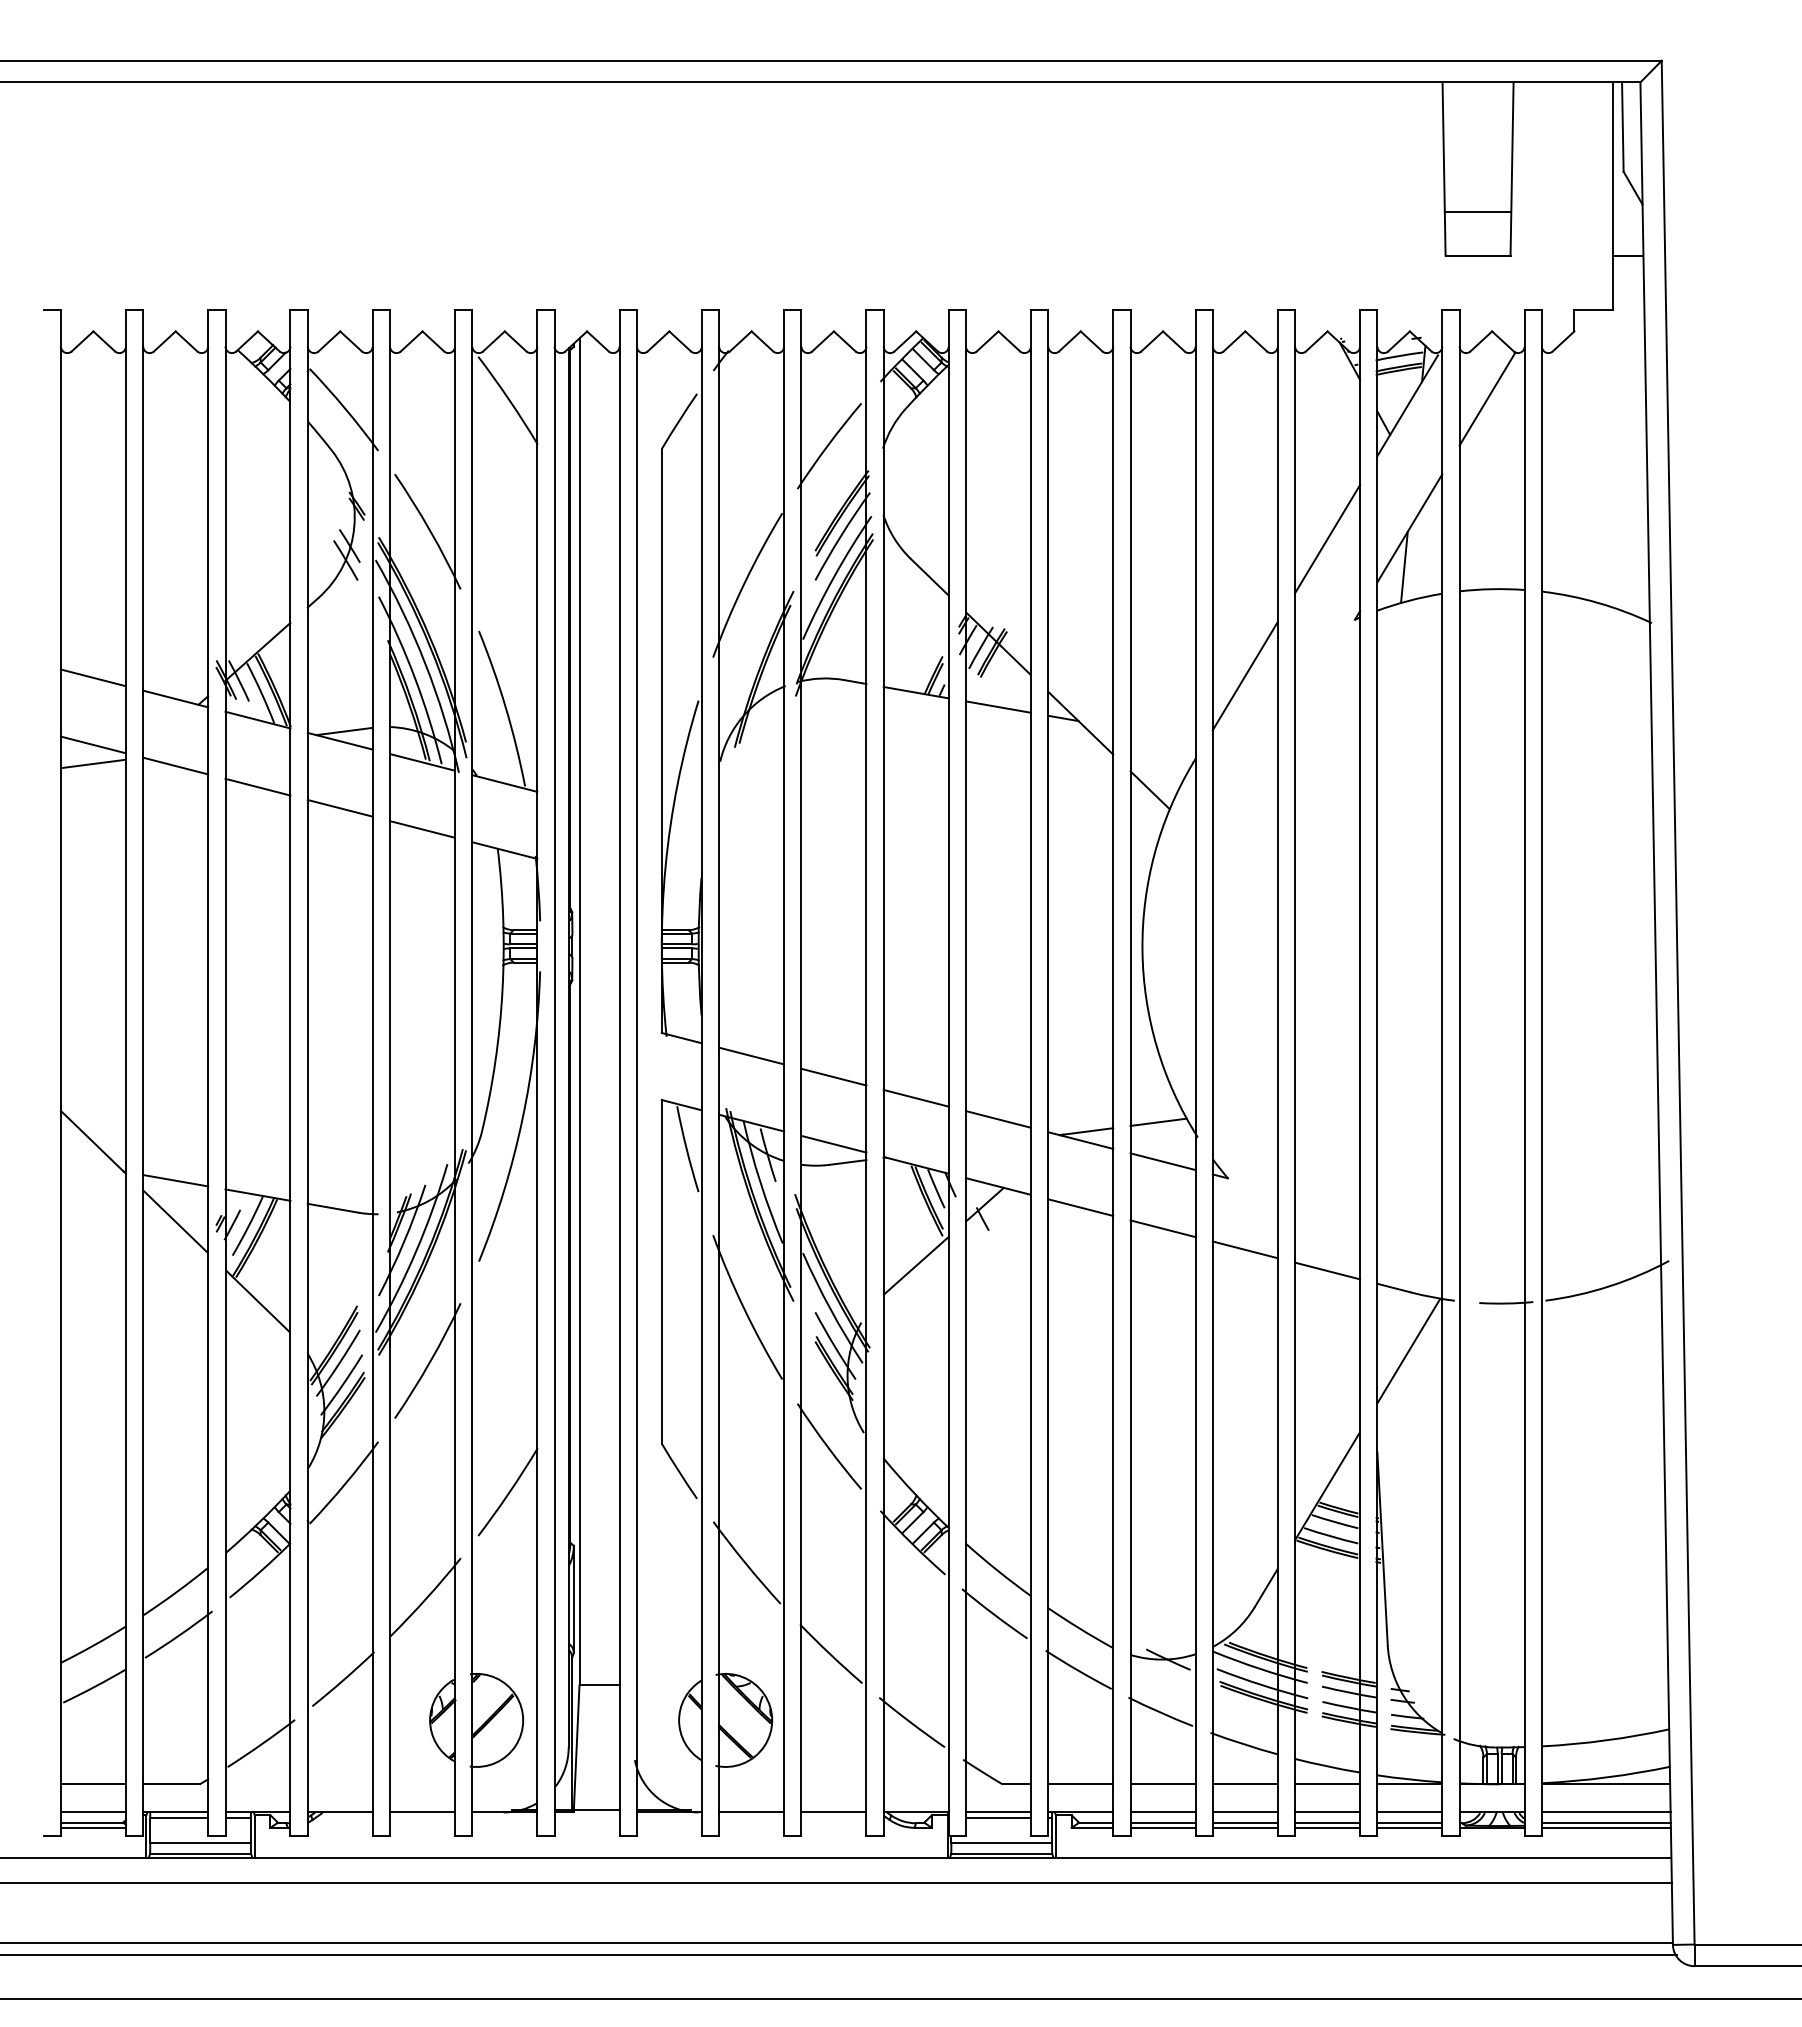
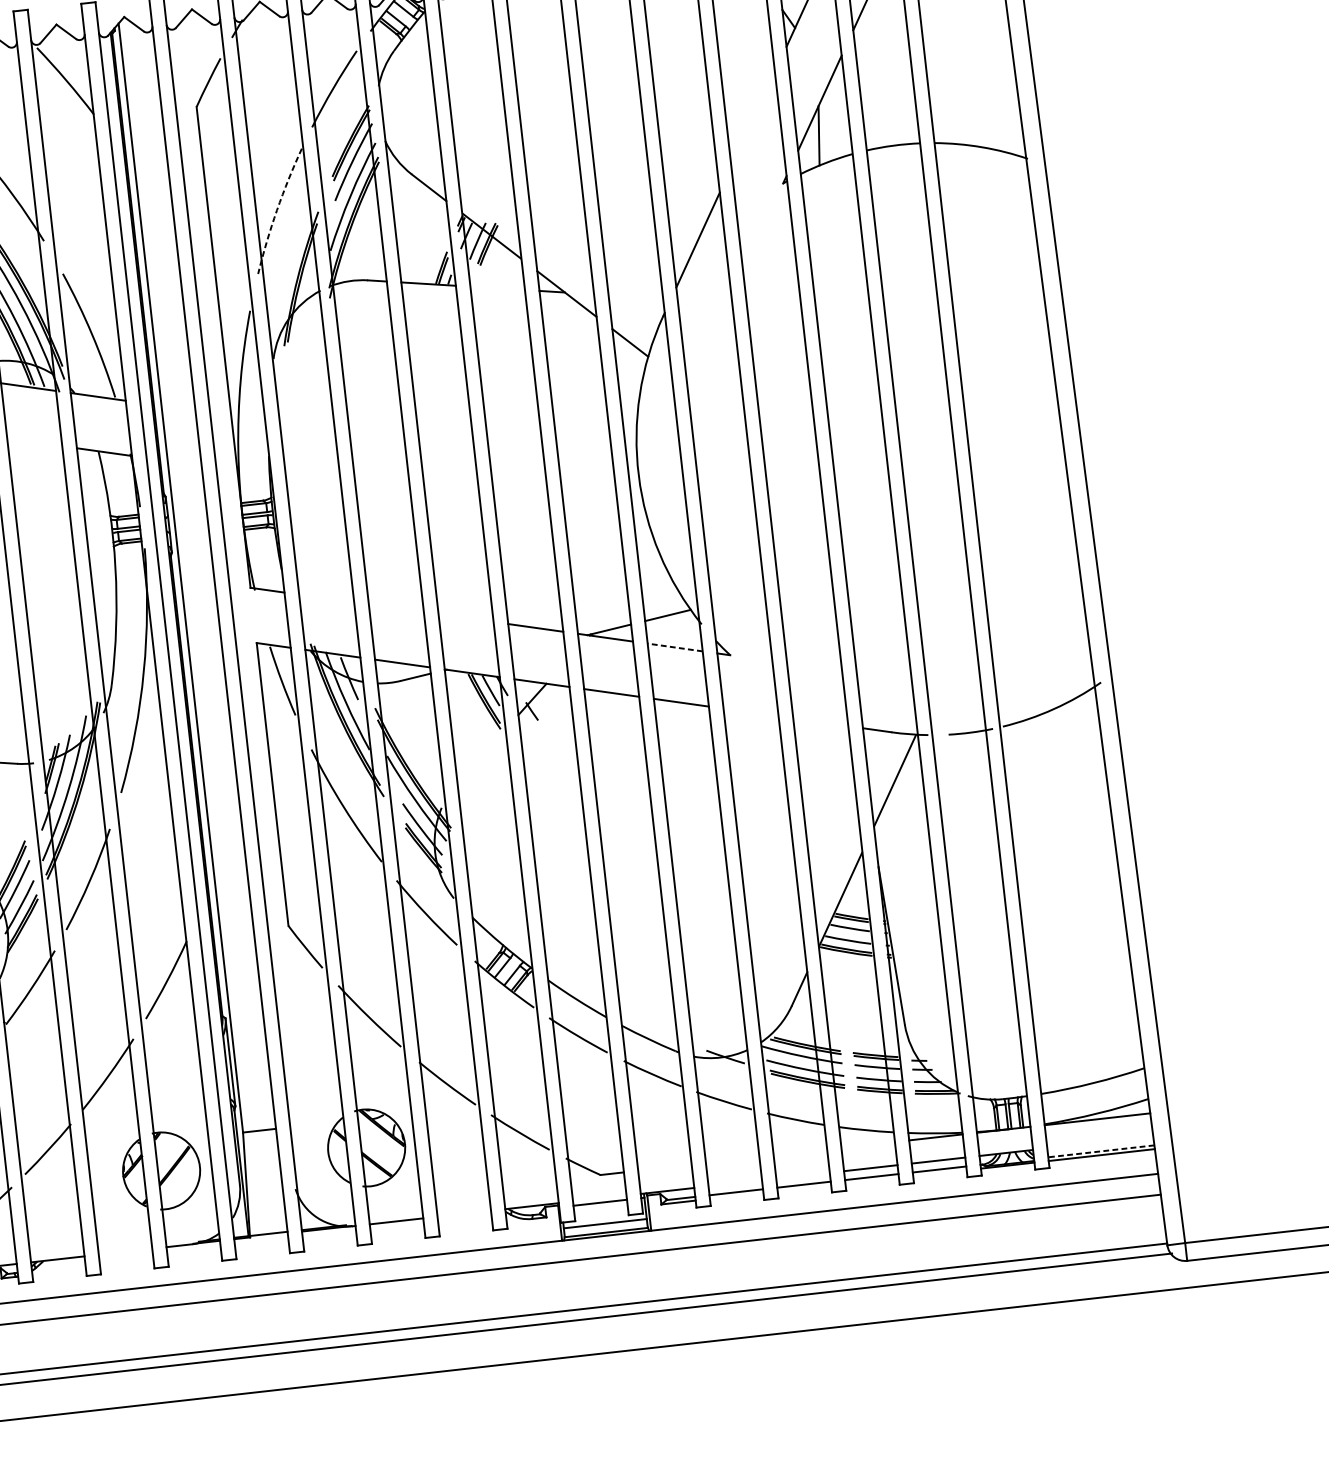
line: (1327, 539) -> (753, 119), removed
arc: (744, 583) -> (277, 210), solid -> dashed
line: (998, 706) -> (497, 287), removed
line: (422, 829) -> (34, 442), removed
line: (751, 1055) -> (326, 598), removed
line: (833, 1076) -> (395, 607), removed
line: (915, 1097) -> (465, 617), removed
line: (1163, 1161) -> (675, 647), solid -> dashed
line: (1244, 1249) -> (750, 712), removed
line: (915, 1265) -> (480, 755), removed
line: (1327, 1270) -> (820, 721), removed
line: (1080, 1784) -> (664, 1167), removed
line: (1162, 1784) -> (732, 1160), removed
line: (1244, 1784) -> (799, 1152), removed
line: (1327, 1784) -> (868, 1145), removed
line: (422, 1812) -> (125, 1251), removed
line: (833, 1812) -> (463, 1213), removed
line: (998, 1812) -> (599, 1198), removed
line: (1162, 1812) -> (734, 1183), removed
line: (1244, 1812) -> (802, 1175), removed
line: (1605, 1812) -> (1099, 1142), removed
line: (1605, 1823) -> (1100, 1151), solid -> dashed
line: (1162, 1827) -> (736, 1195), removed
line: (1244, 1827) -> (803, 1188), removed
line: (1327, 1827) -> (872, 1180), removed
line: (1409, 1827) -> (939, 1173), removed

